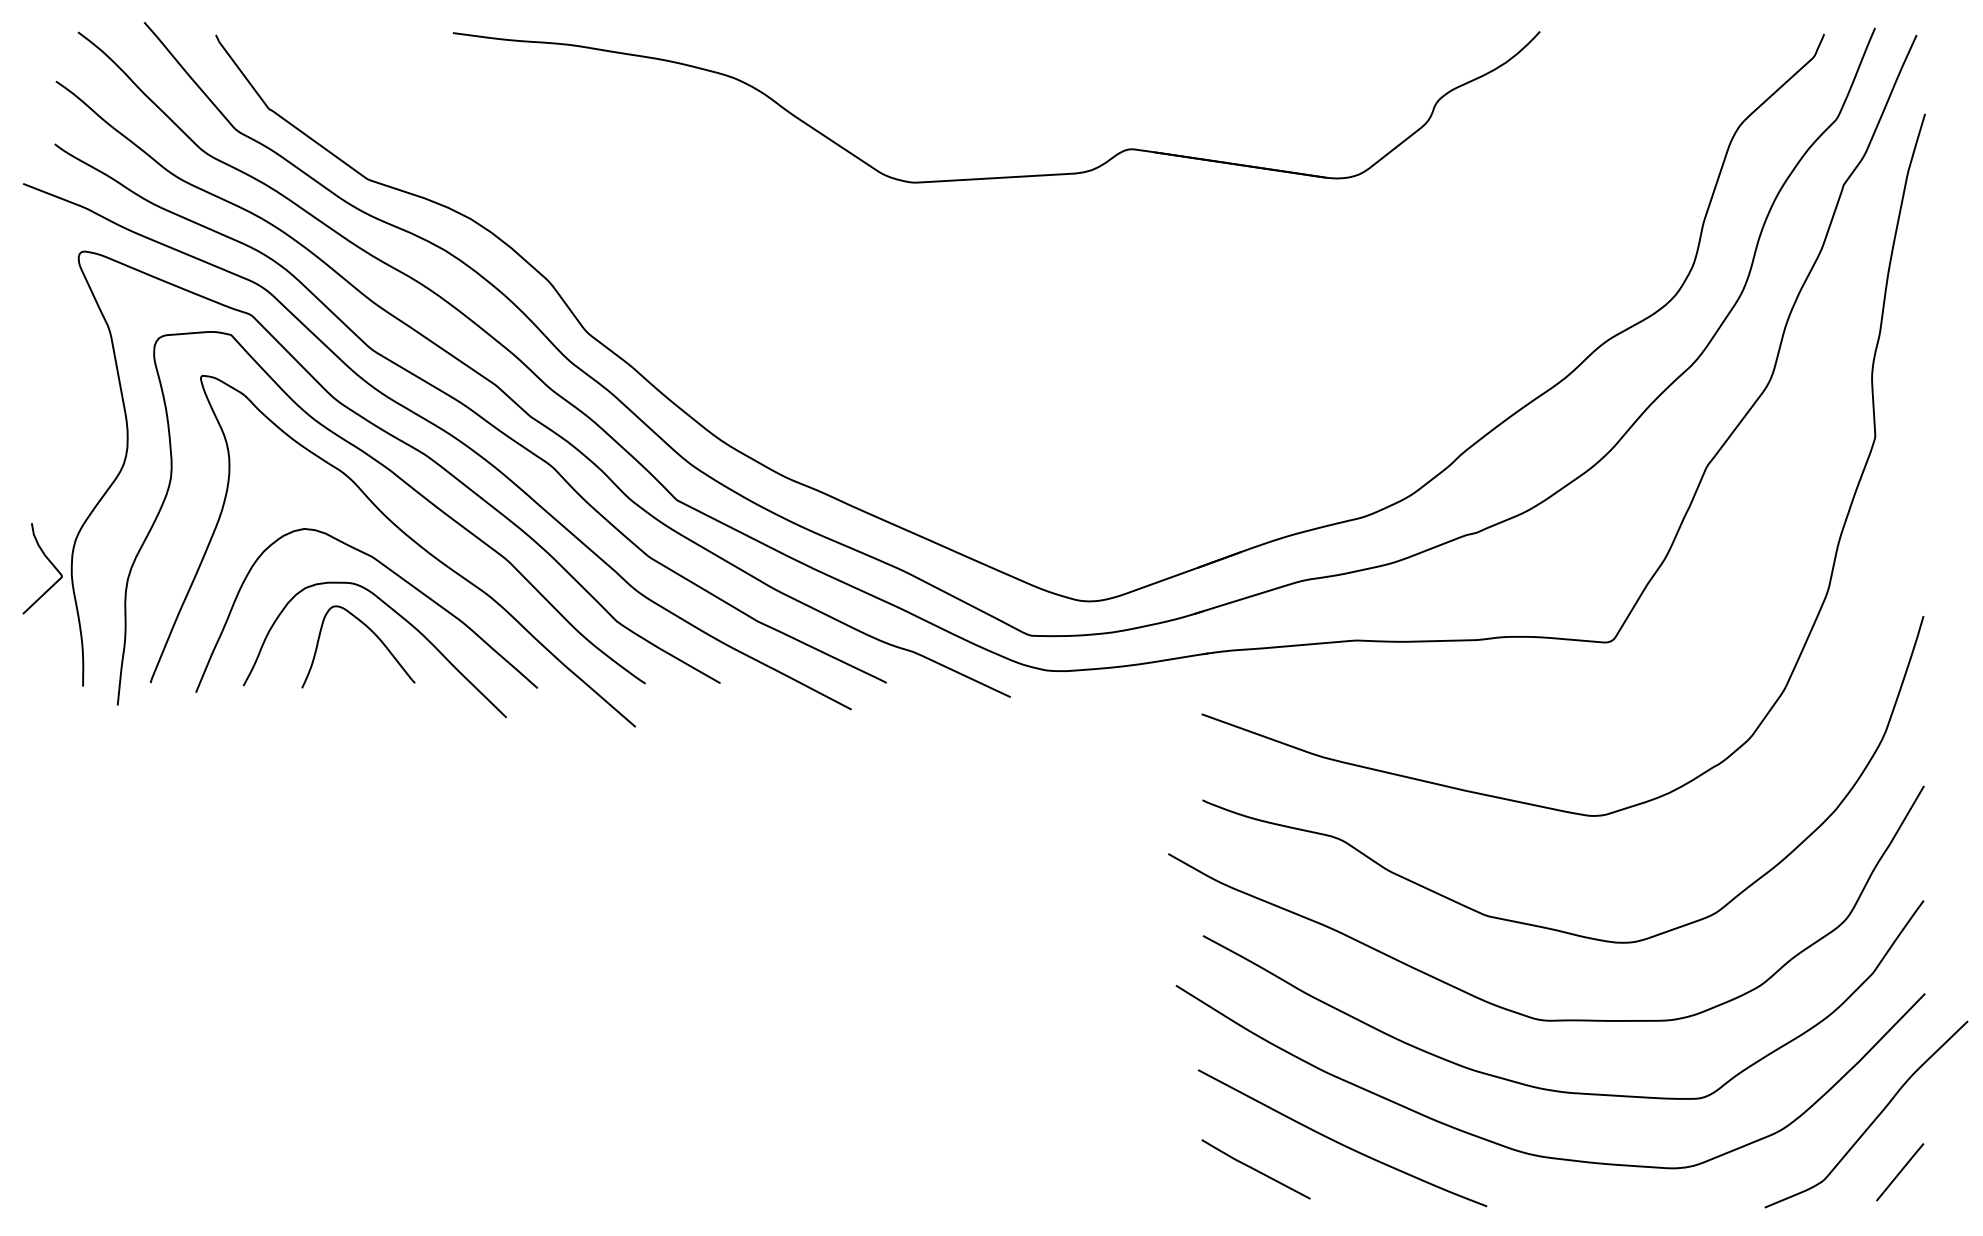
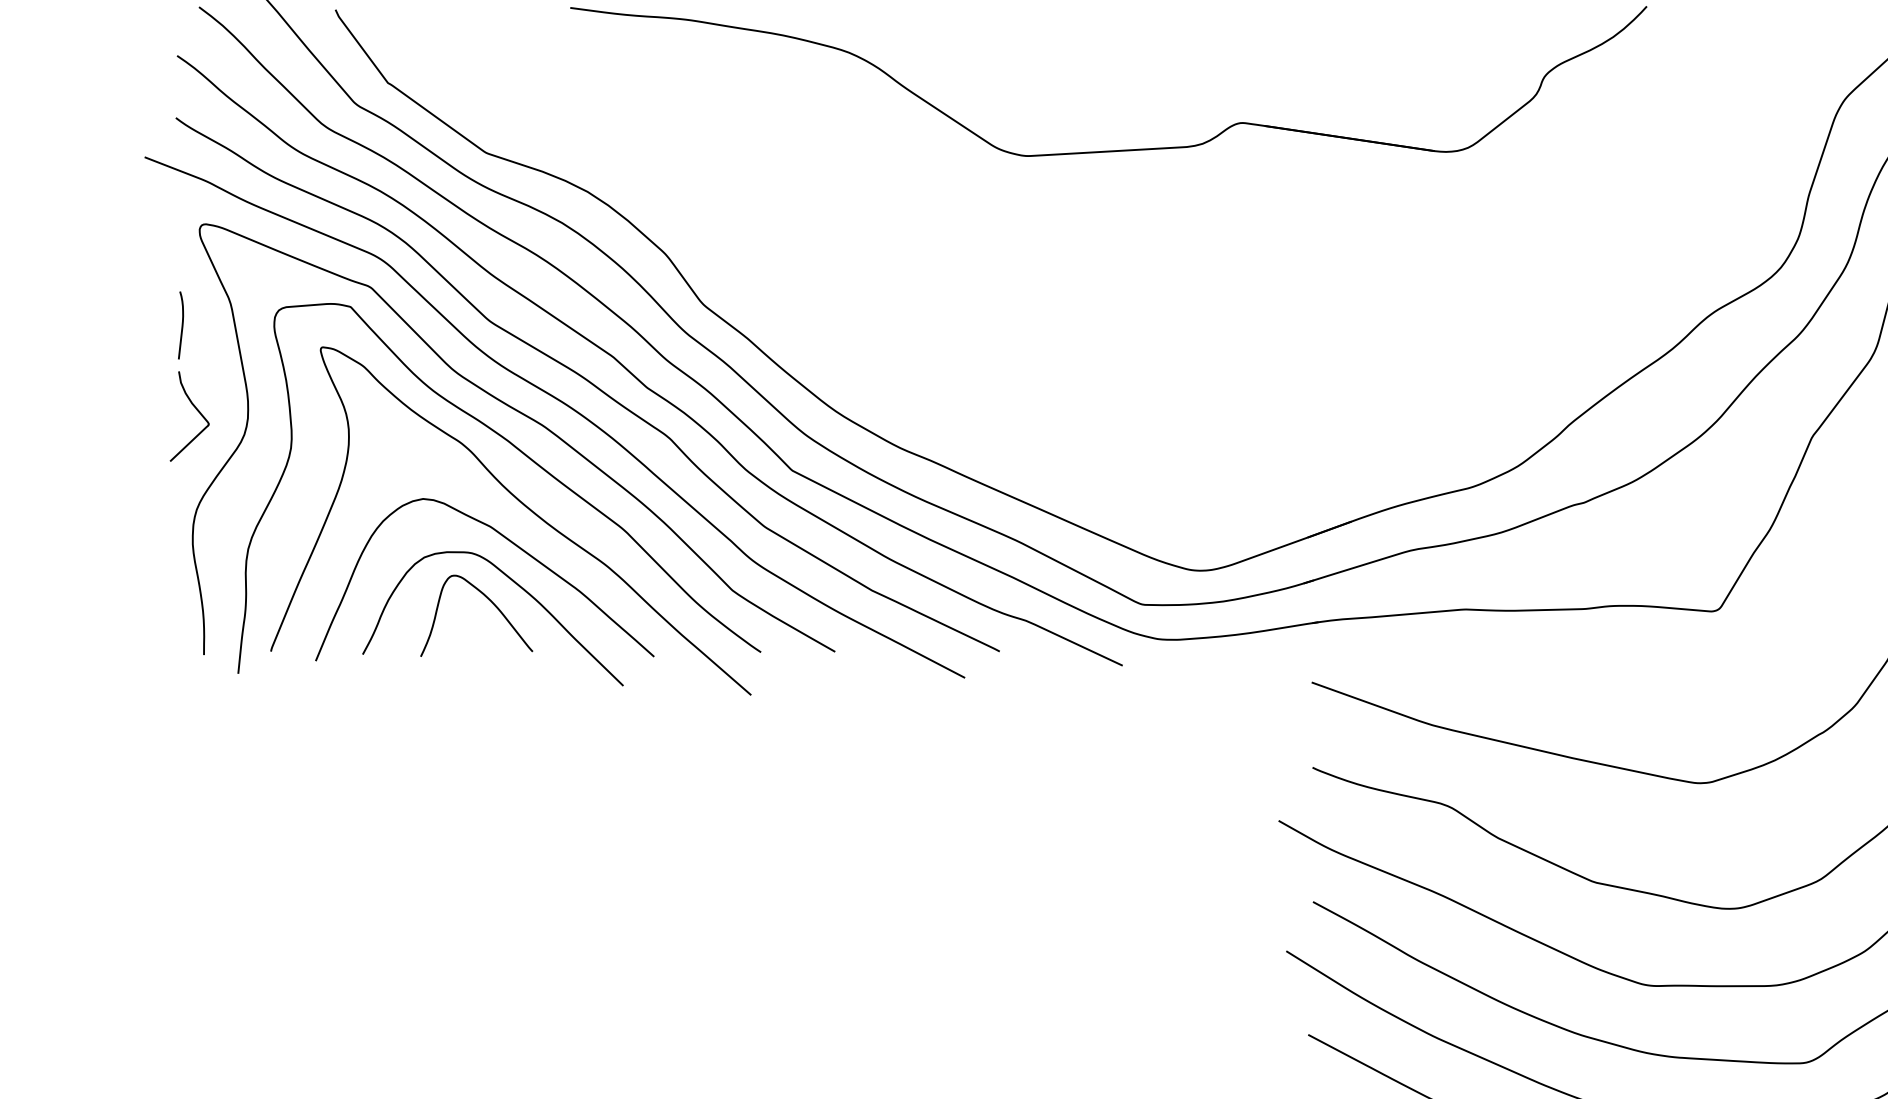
curve: (60, 353) -> (181, 325), added
curve: (48, 561) -> (195, 409), moved

